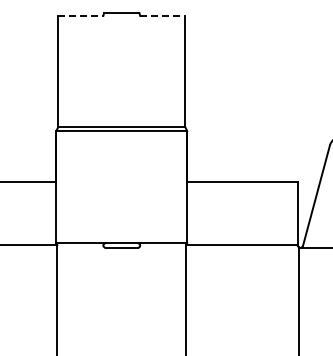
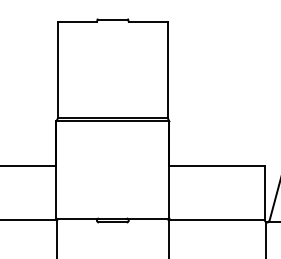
line: (80, 15) -> (77, 21), dashed -> solid
line: (162, 15) -> (148, 21), dashed -> solid

